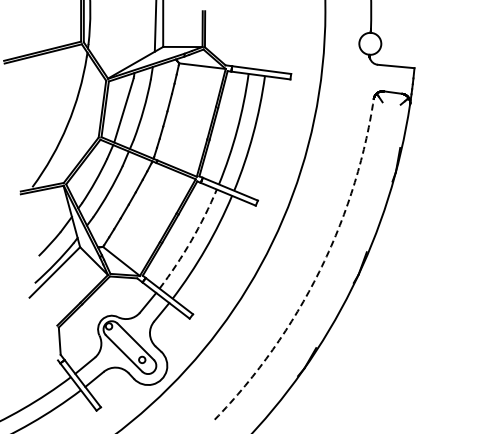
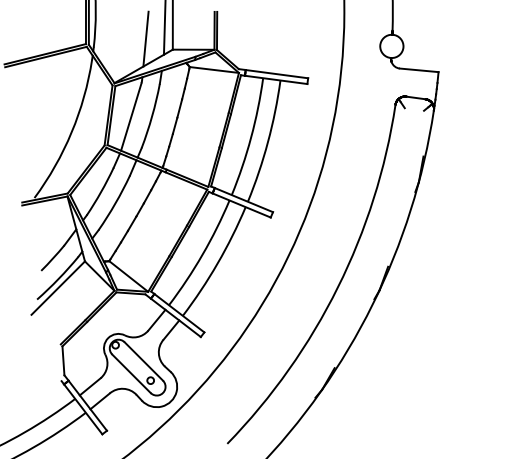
line: (137, 36) -> (145, 38), added
arc: (191, 240) -> (202, 254), dashed -> solid
arc: (319, 271) -> (338, 287), dashed -> solid

